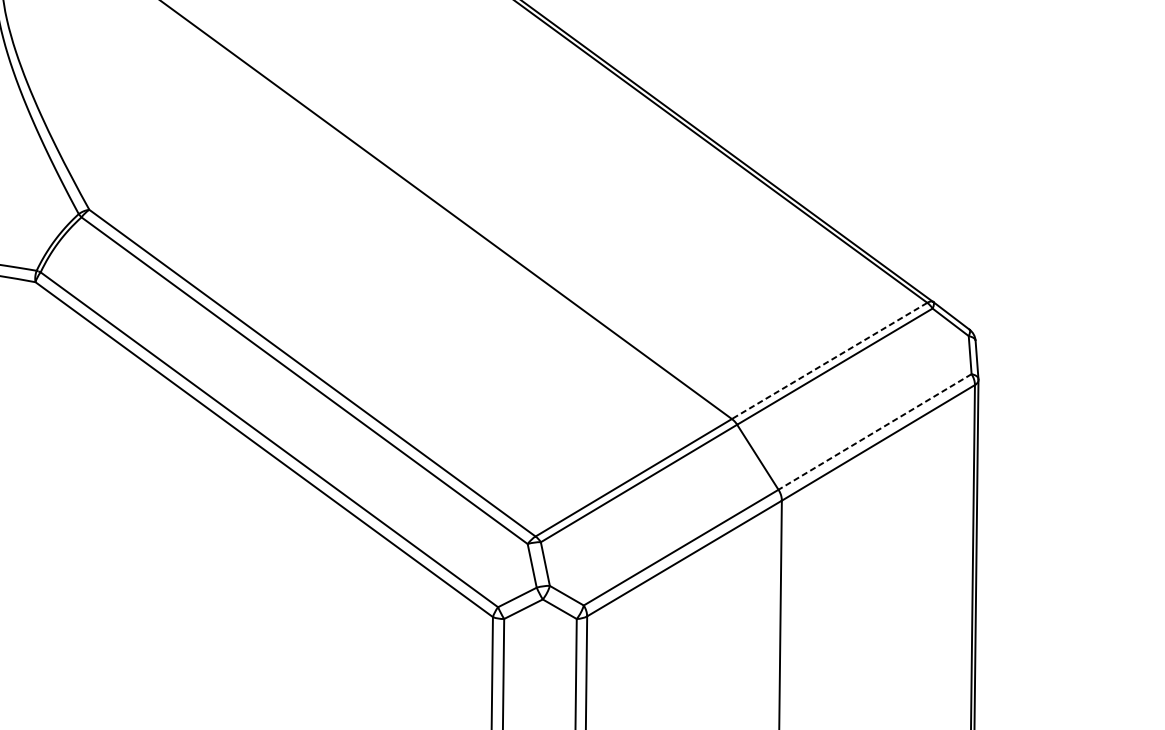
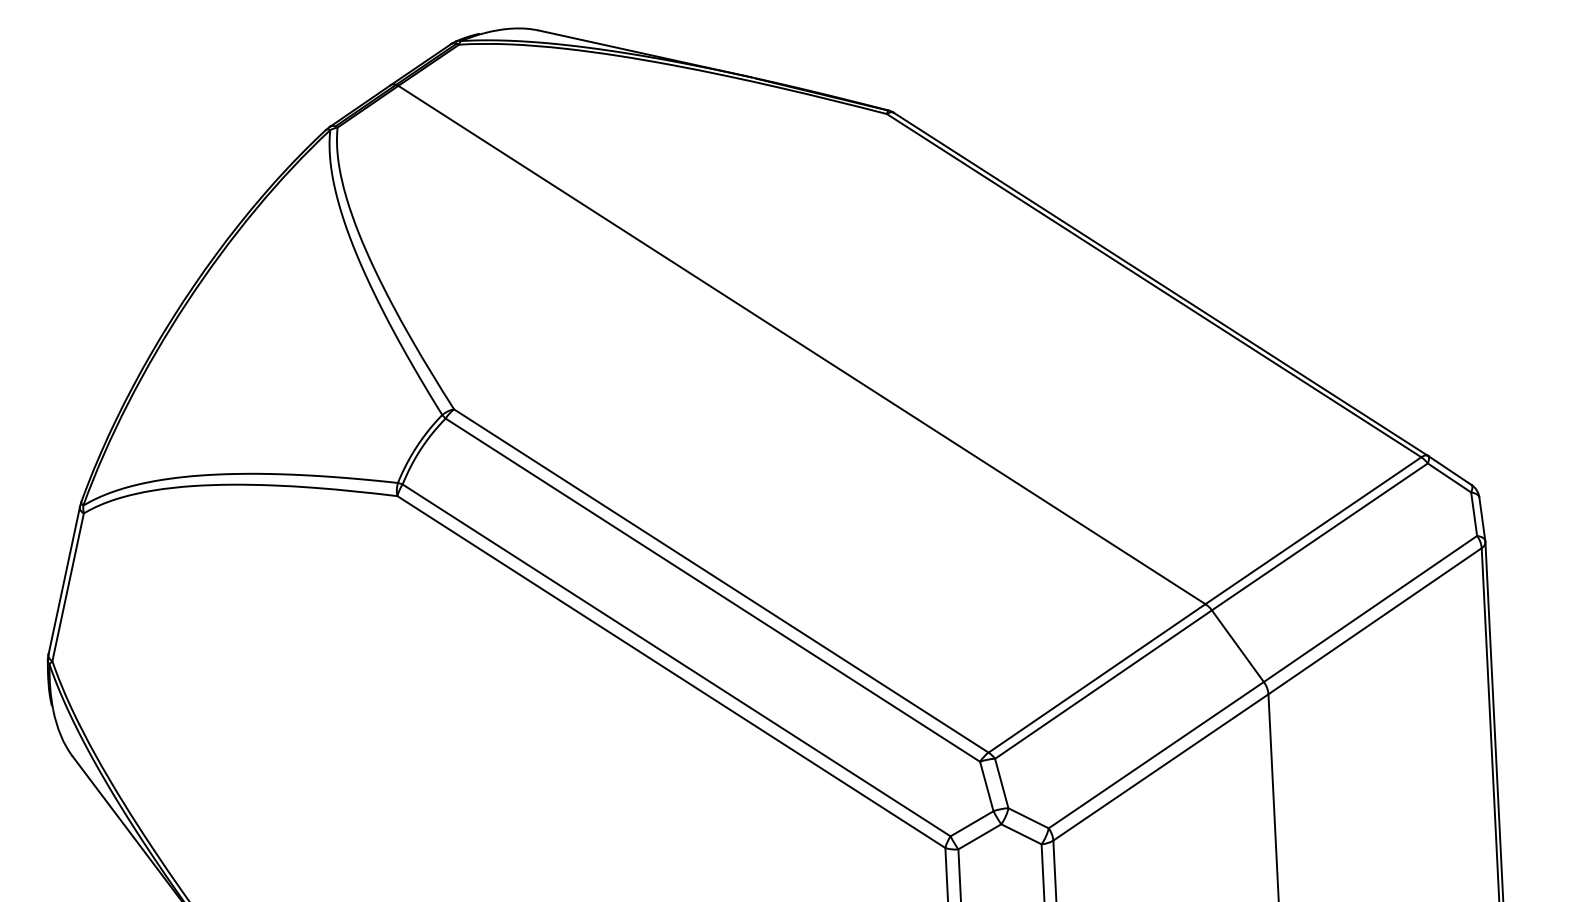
line: (829, 360) -> (1313, 530), dashed -> solid
line: (875, 432) -> (1370, 609), dashed -> solid

